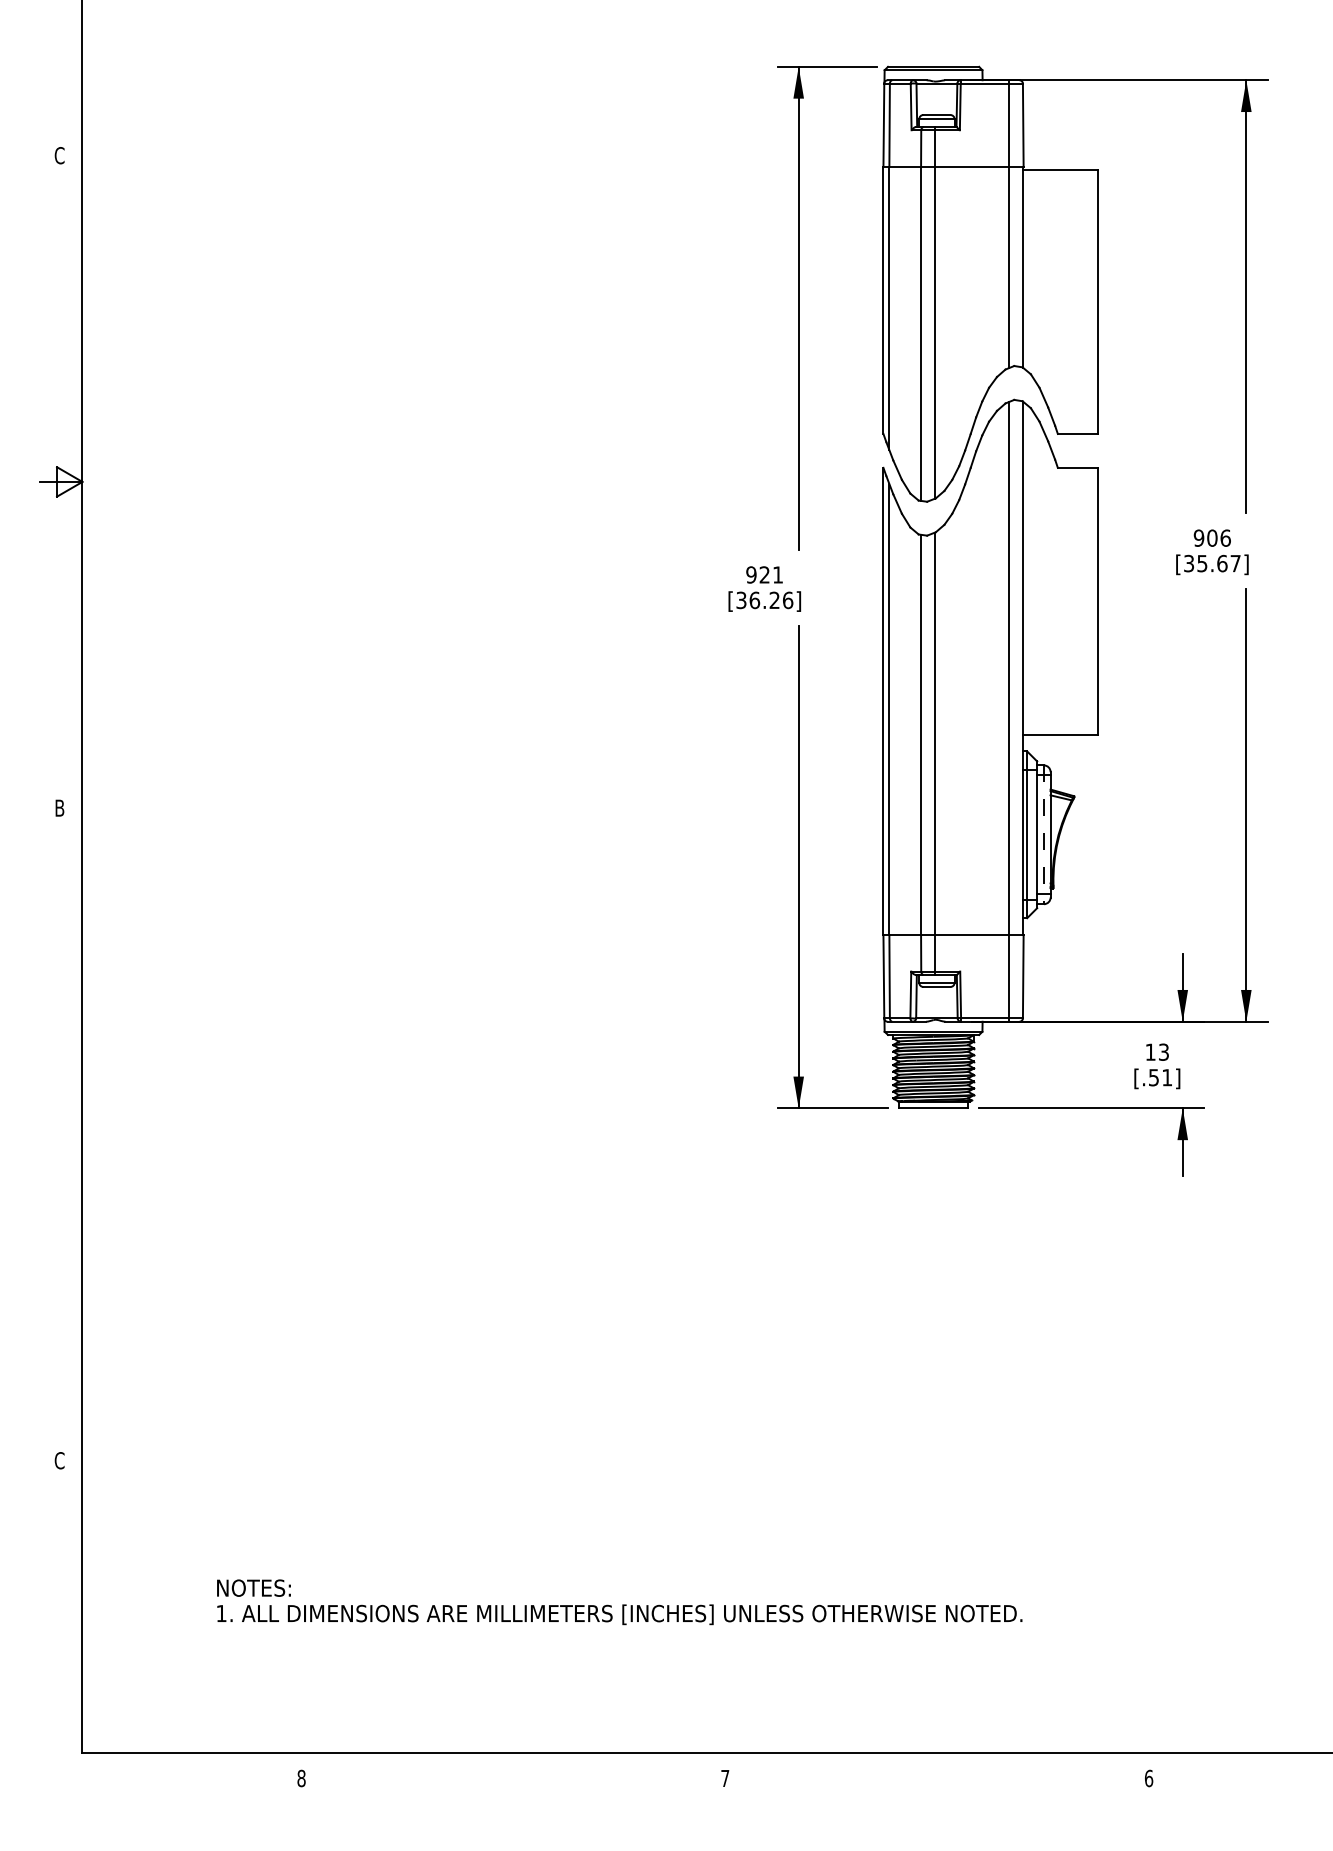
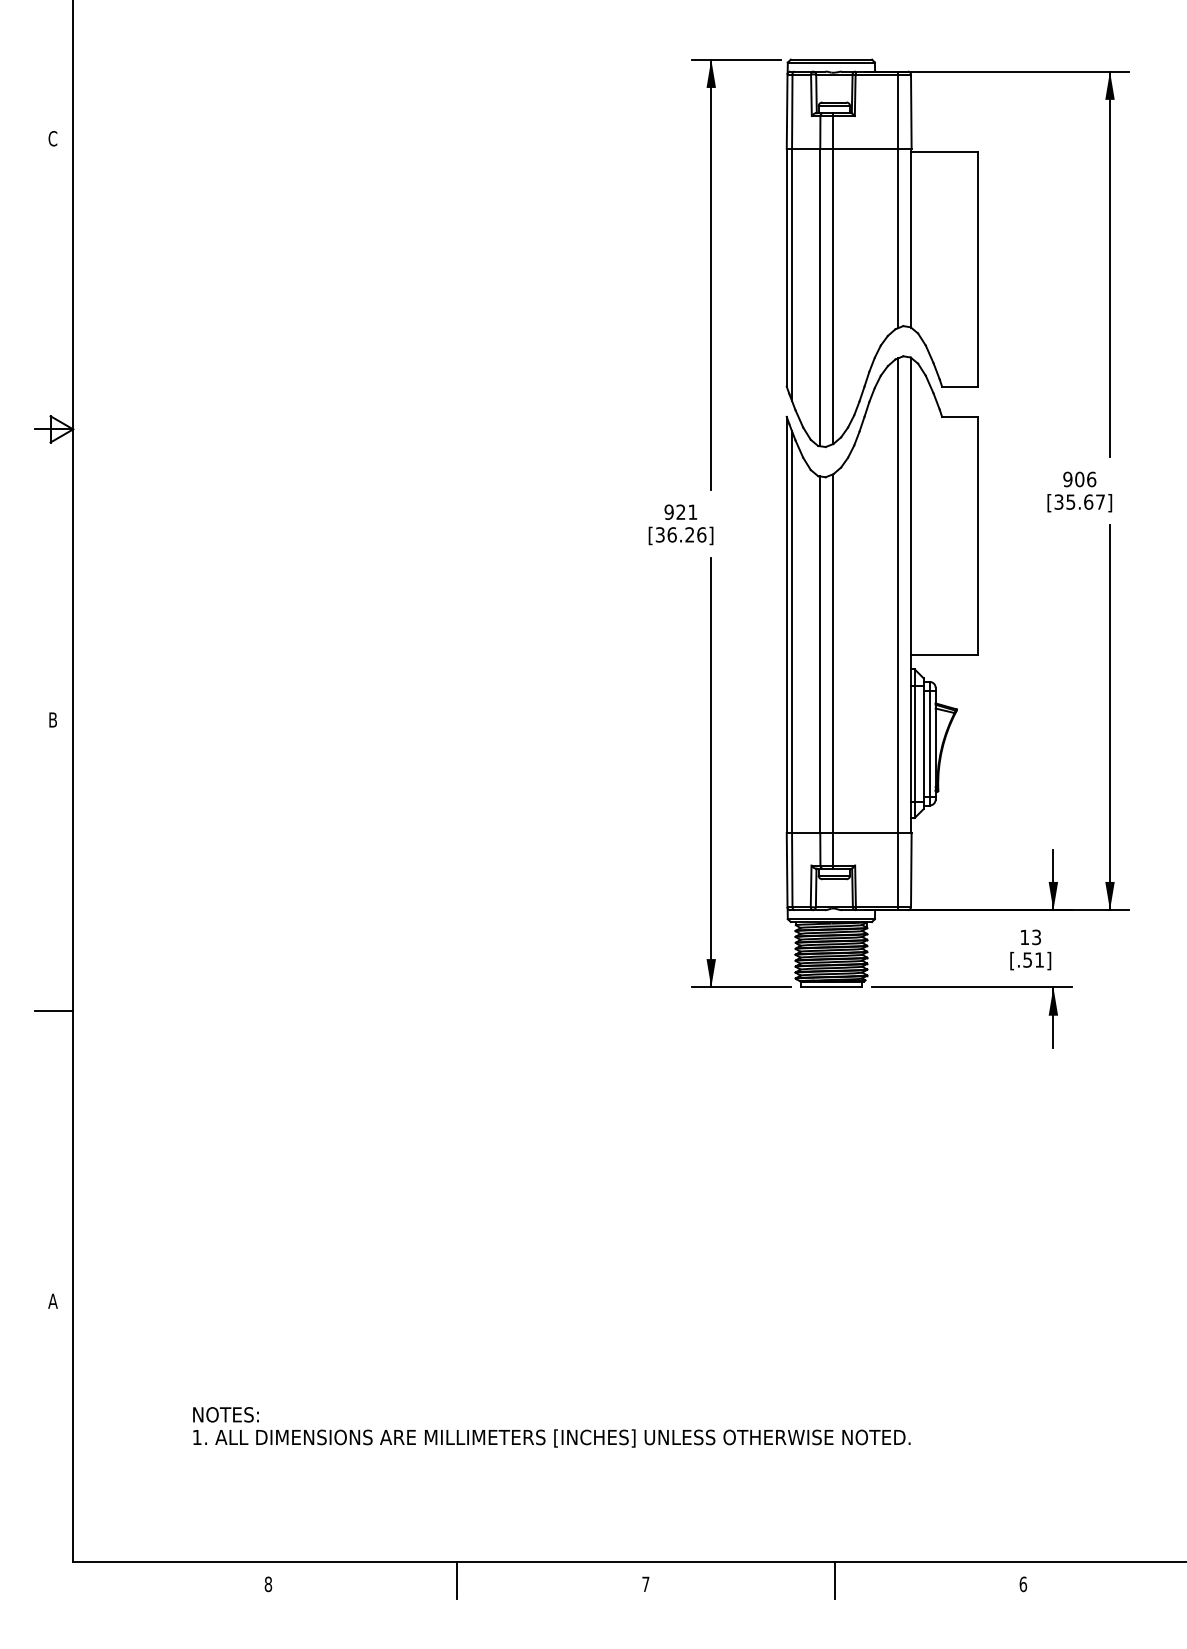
line: (1043, 835) -> (929, 744), dashed -> solid
line: (61, 1134) -> (54, 1010), added
text: (59, 1460) -> (52, 1301), C -> A
line: (513, 1774) -> (457, 1580), added
line: (937, 1774) -> (834, 1580), added

